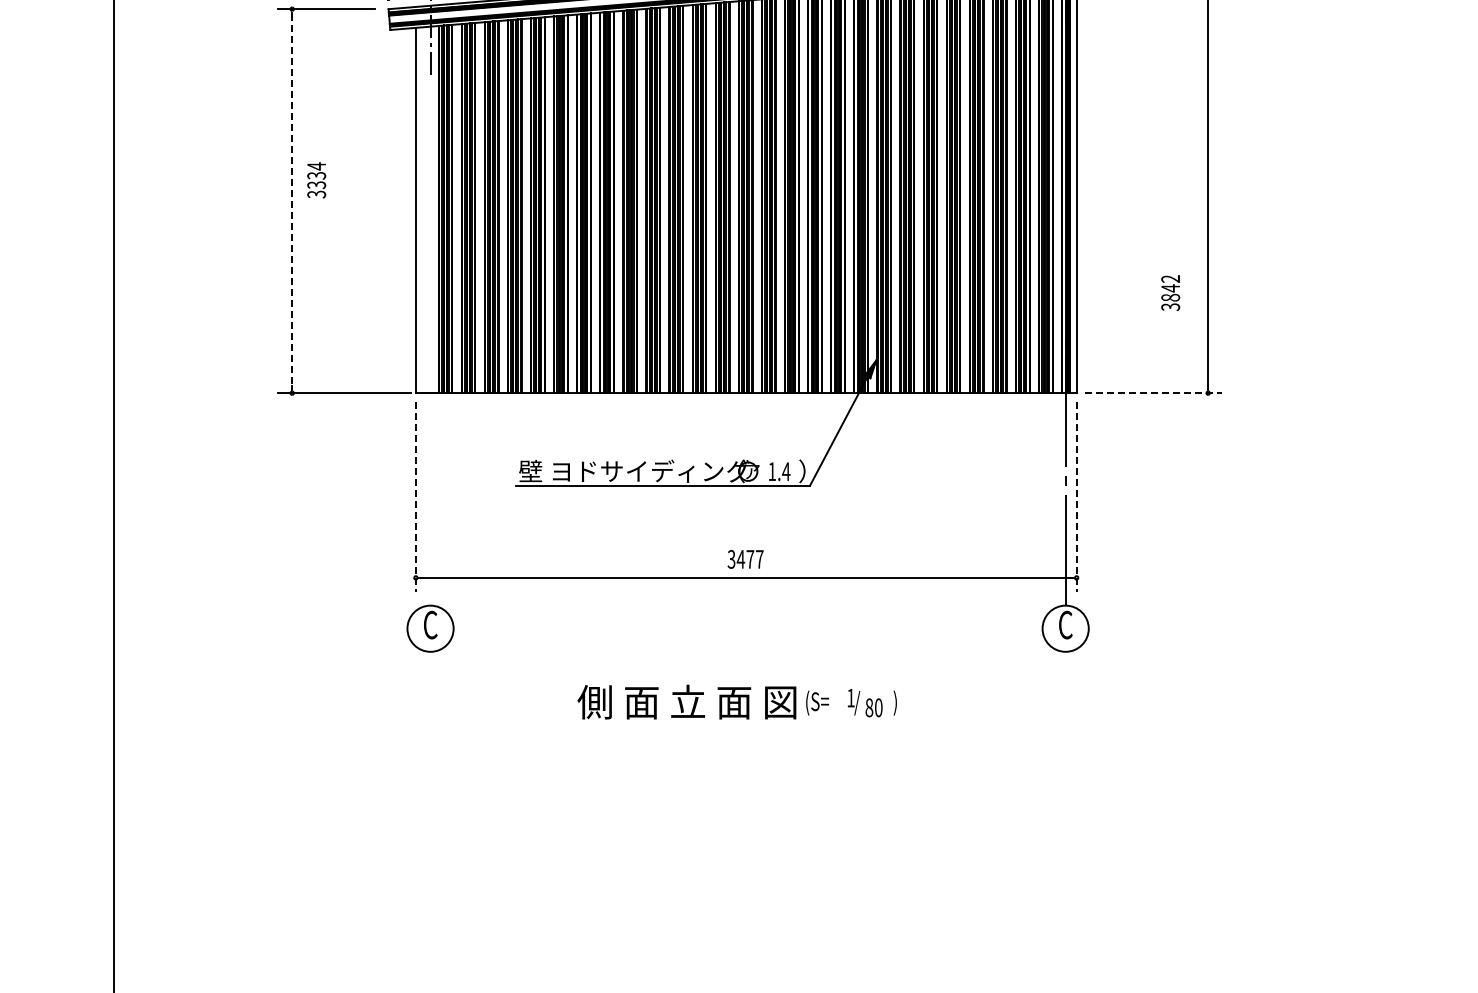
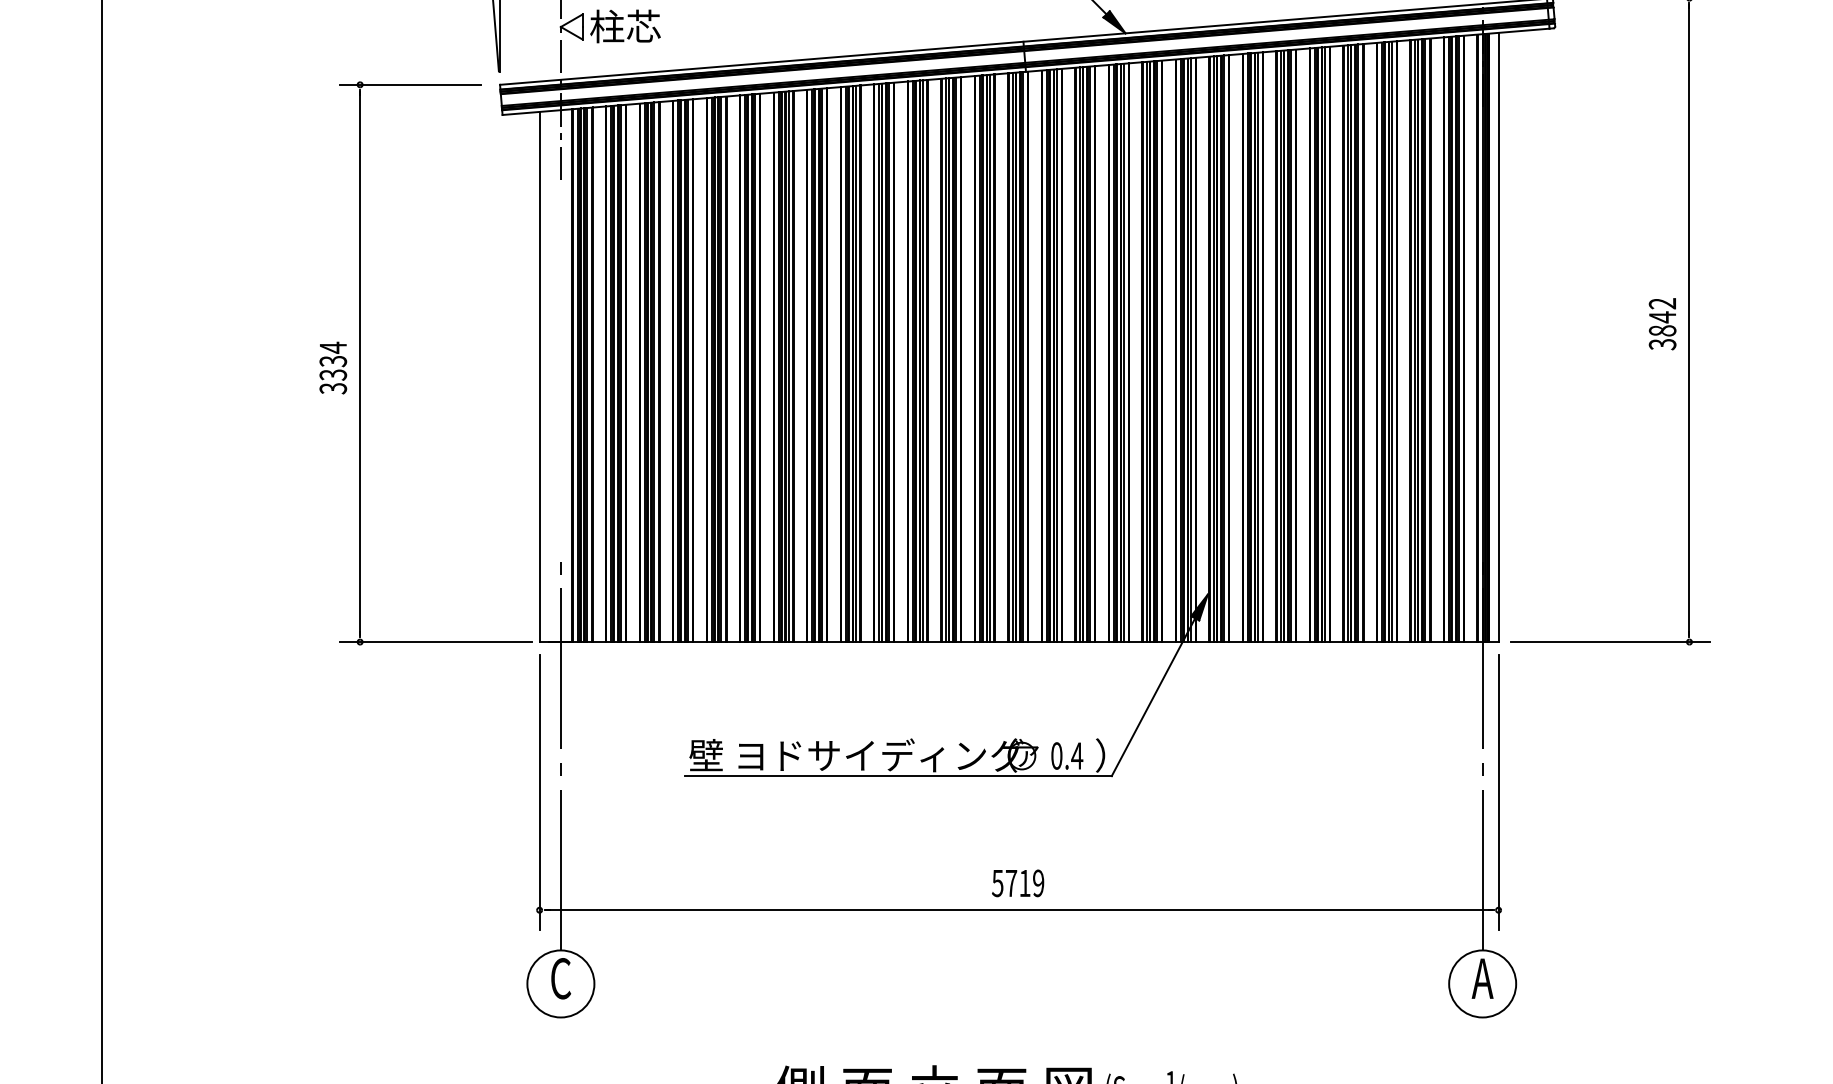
text: (316, 180) -> (332, 368), moved
line: (292, 201) -> (360, 363), dashed -> solid
text: (1170, 293) -> (1662, 324), moved
line: (1154, 393) -> (1611, 642), dashed -> solid
line: (430, 470) -> (560, 754), added
text: (772, 471) -> (1057, 755), 1.4 -> 0.4
line: (415, 497) -> (539, 793), dashed -> solid
line: (1076, 497) -> (1498, 793), dashed -> solid
text: (745, 559) -> (1017, 883), 3477 -> 5719
text: (1065, 624) -> (1482, 977), C -> A

